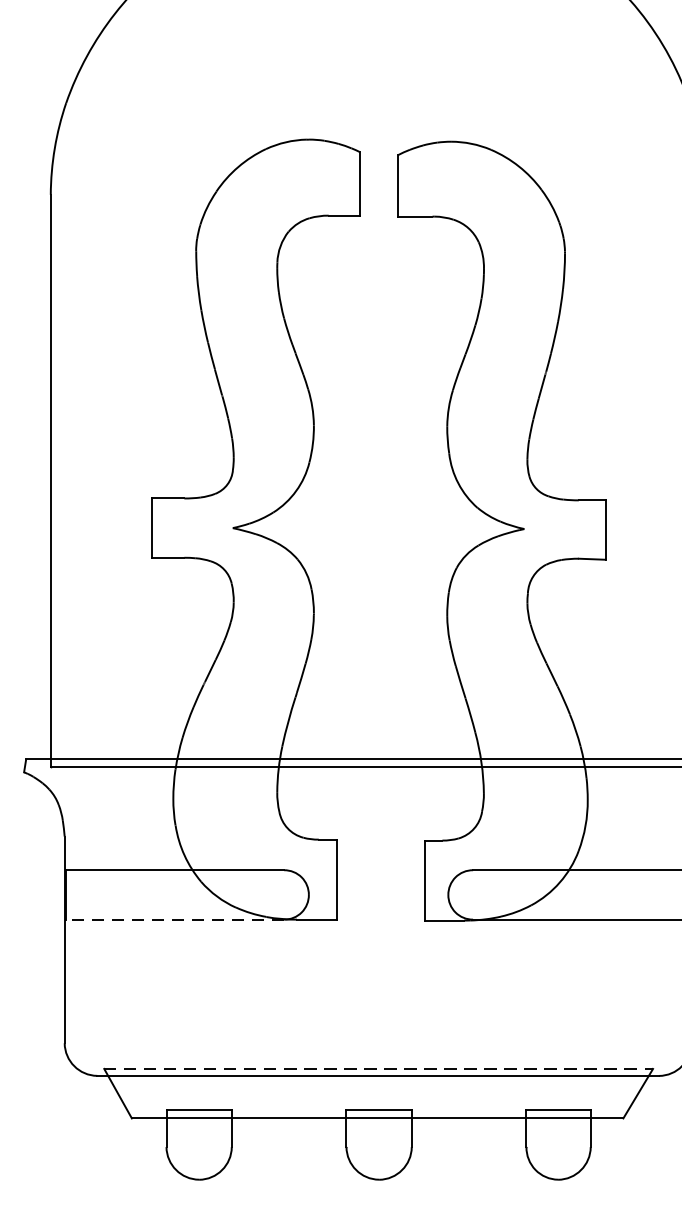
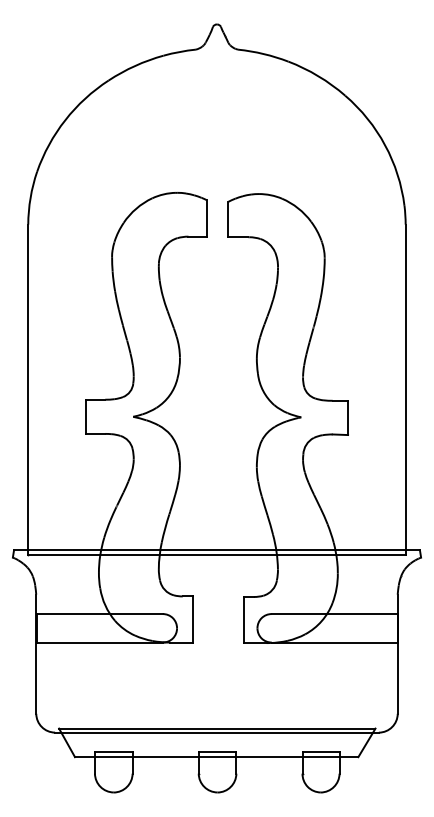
line: (174, 919) -> (99, 642), dashed -> solid
line: (379, 1068) -> (217, 728), dashed -> solid

